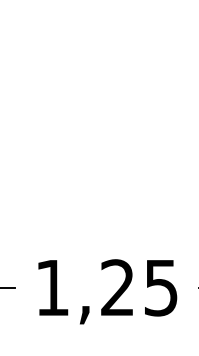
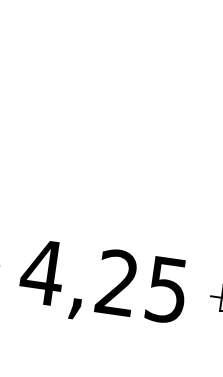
text: (52, 287) -> (42, 271), 1,25 -> 4,25

